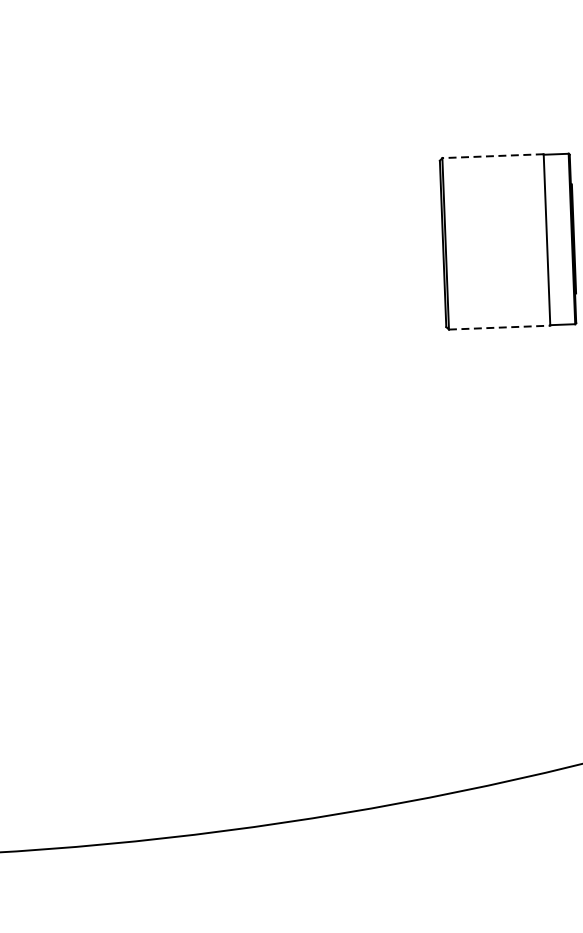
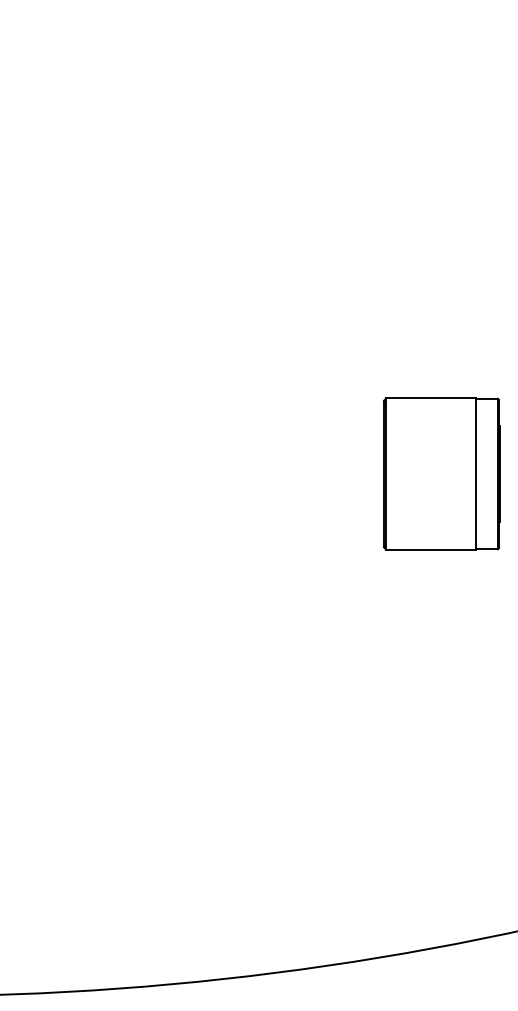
line: (493, 156) -> (431, 398), dashed -> solid
line: (500, 327) -> (431, 549), dashed -> solid

